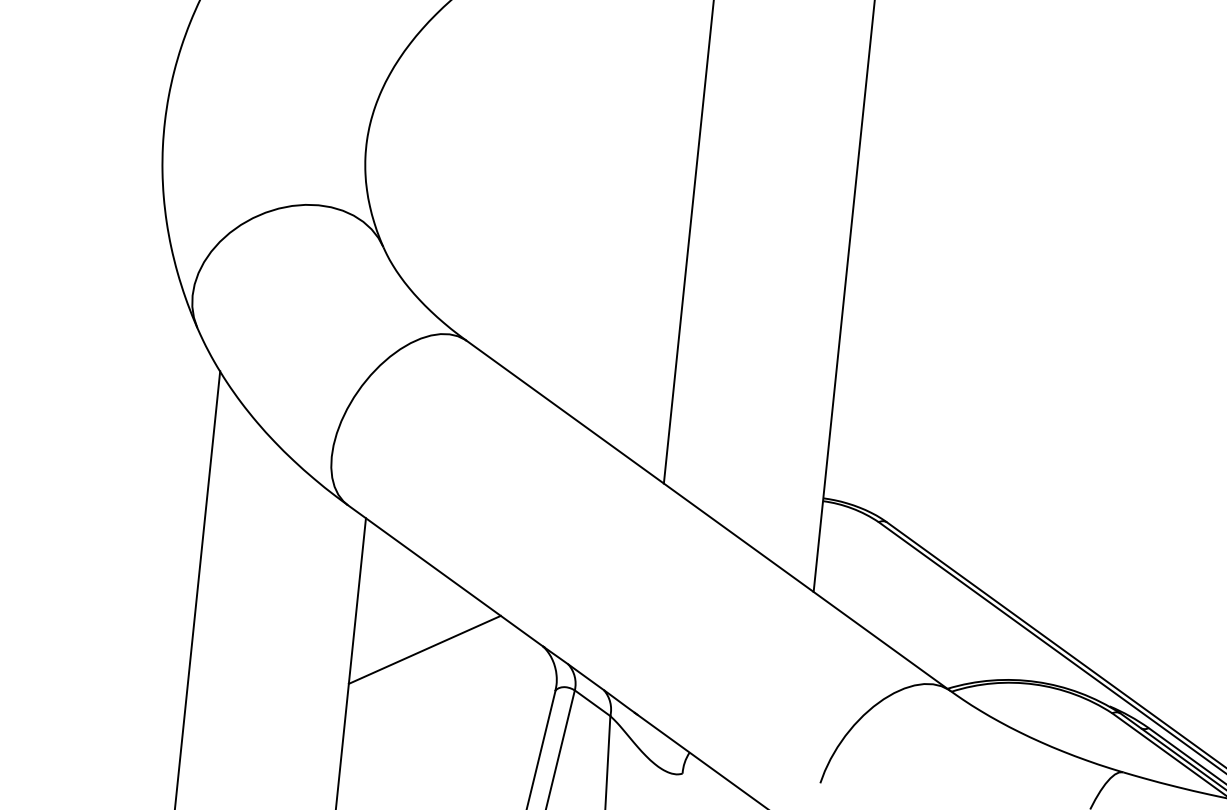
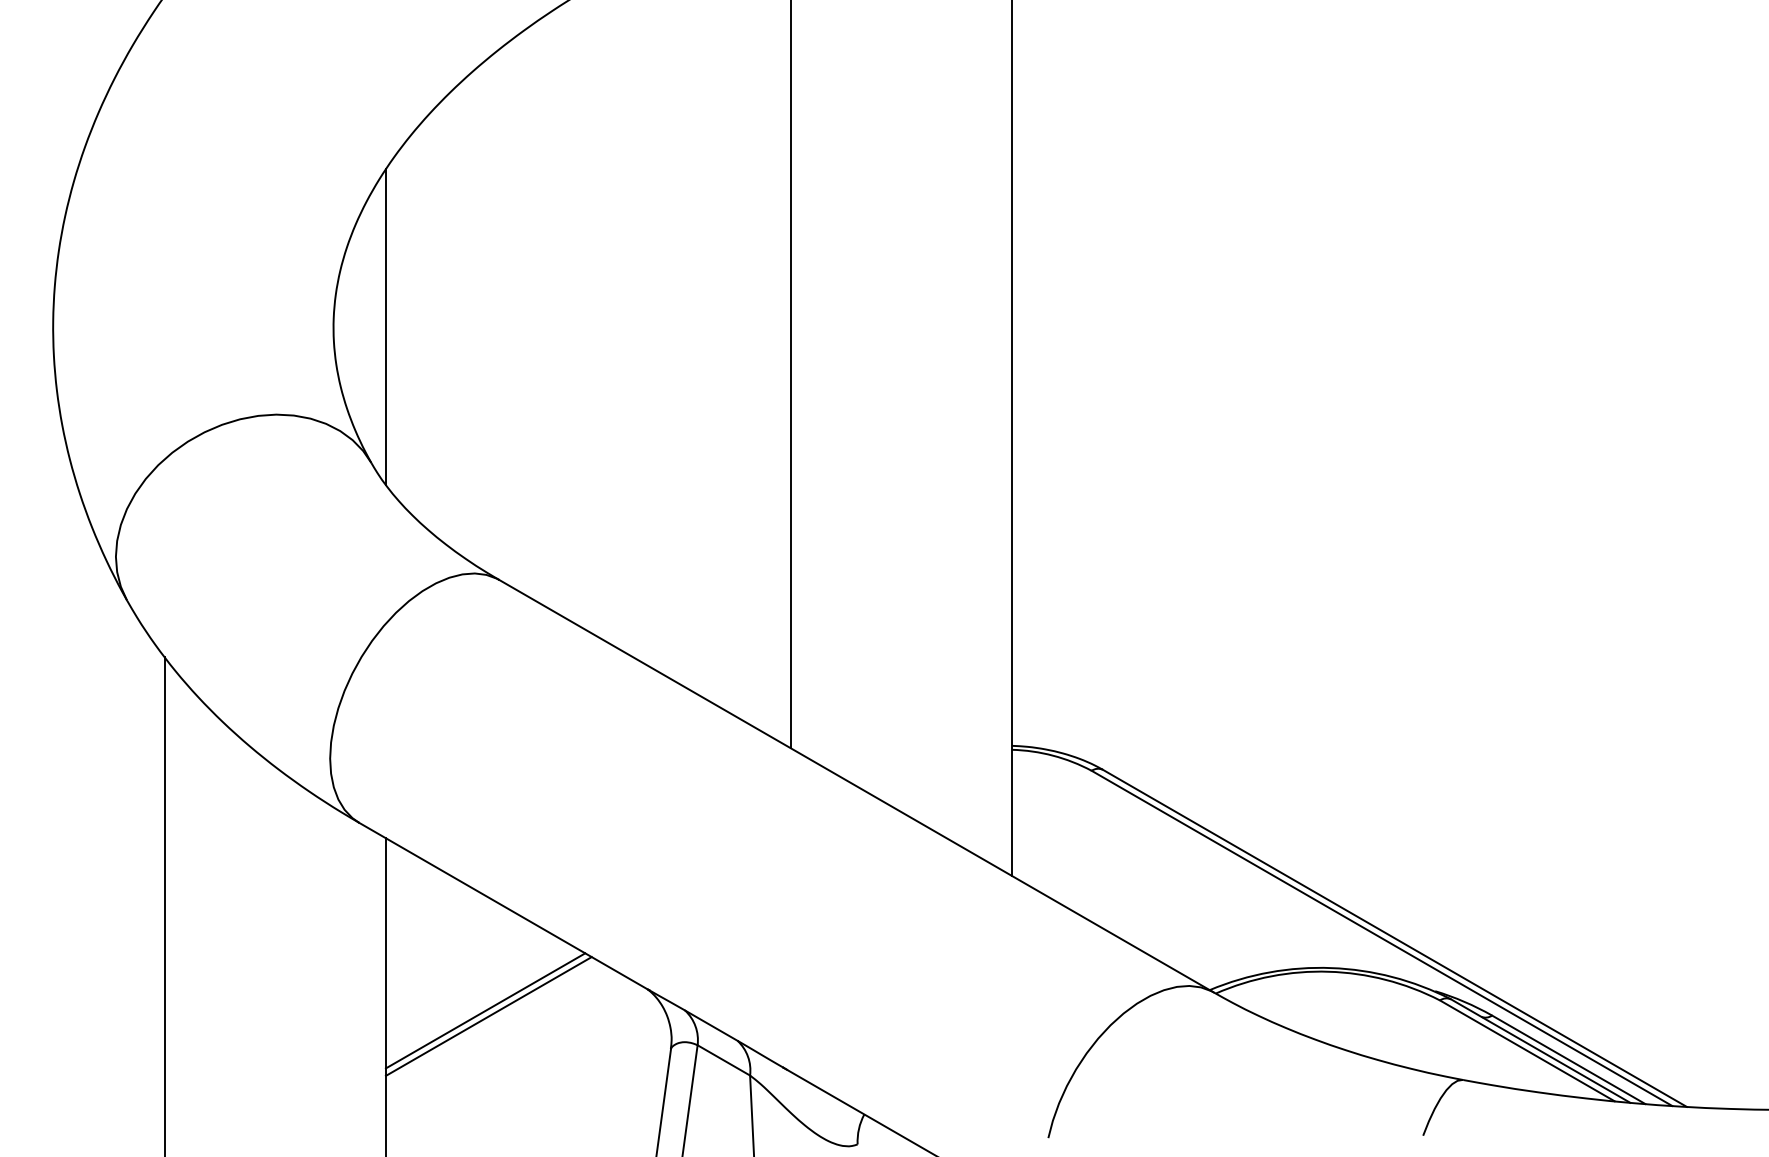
line: (403, 150) -> (385, 327), added
line: (426, 654) -> (488, 1016), added

